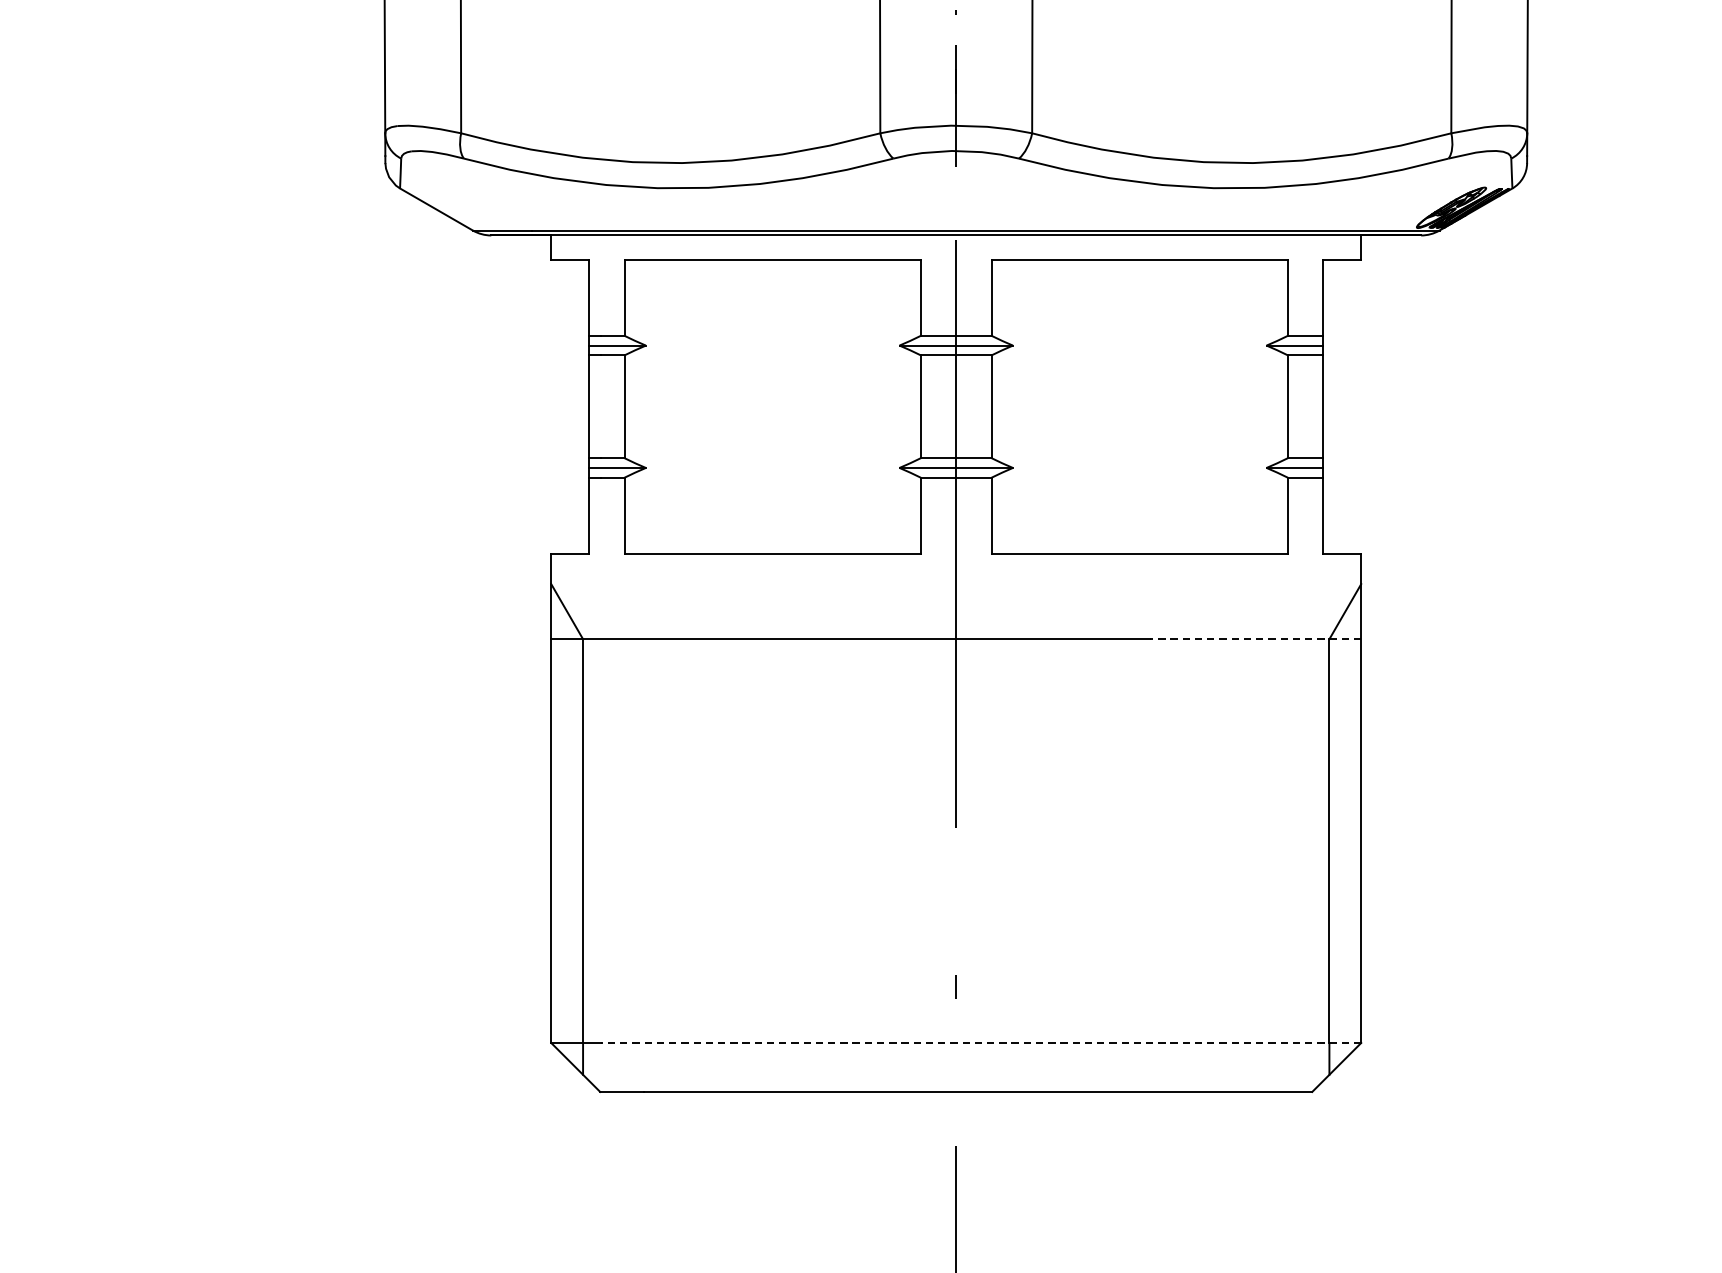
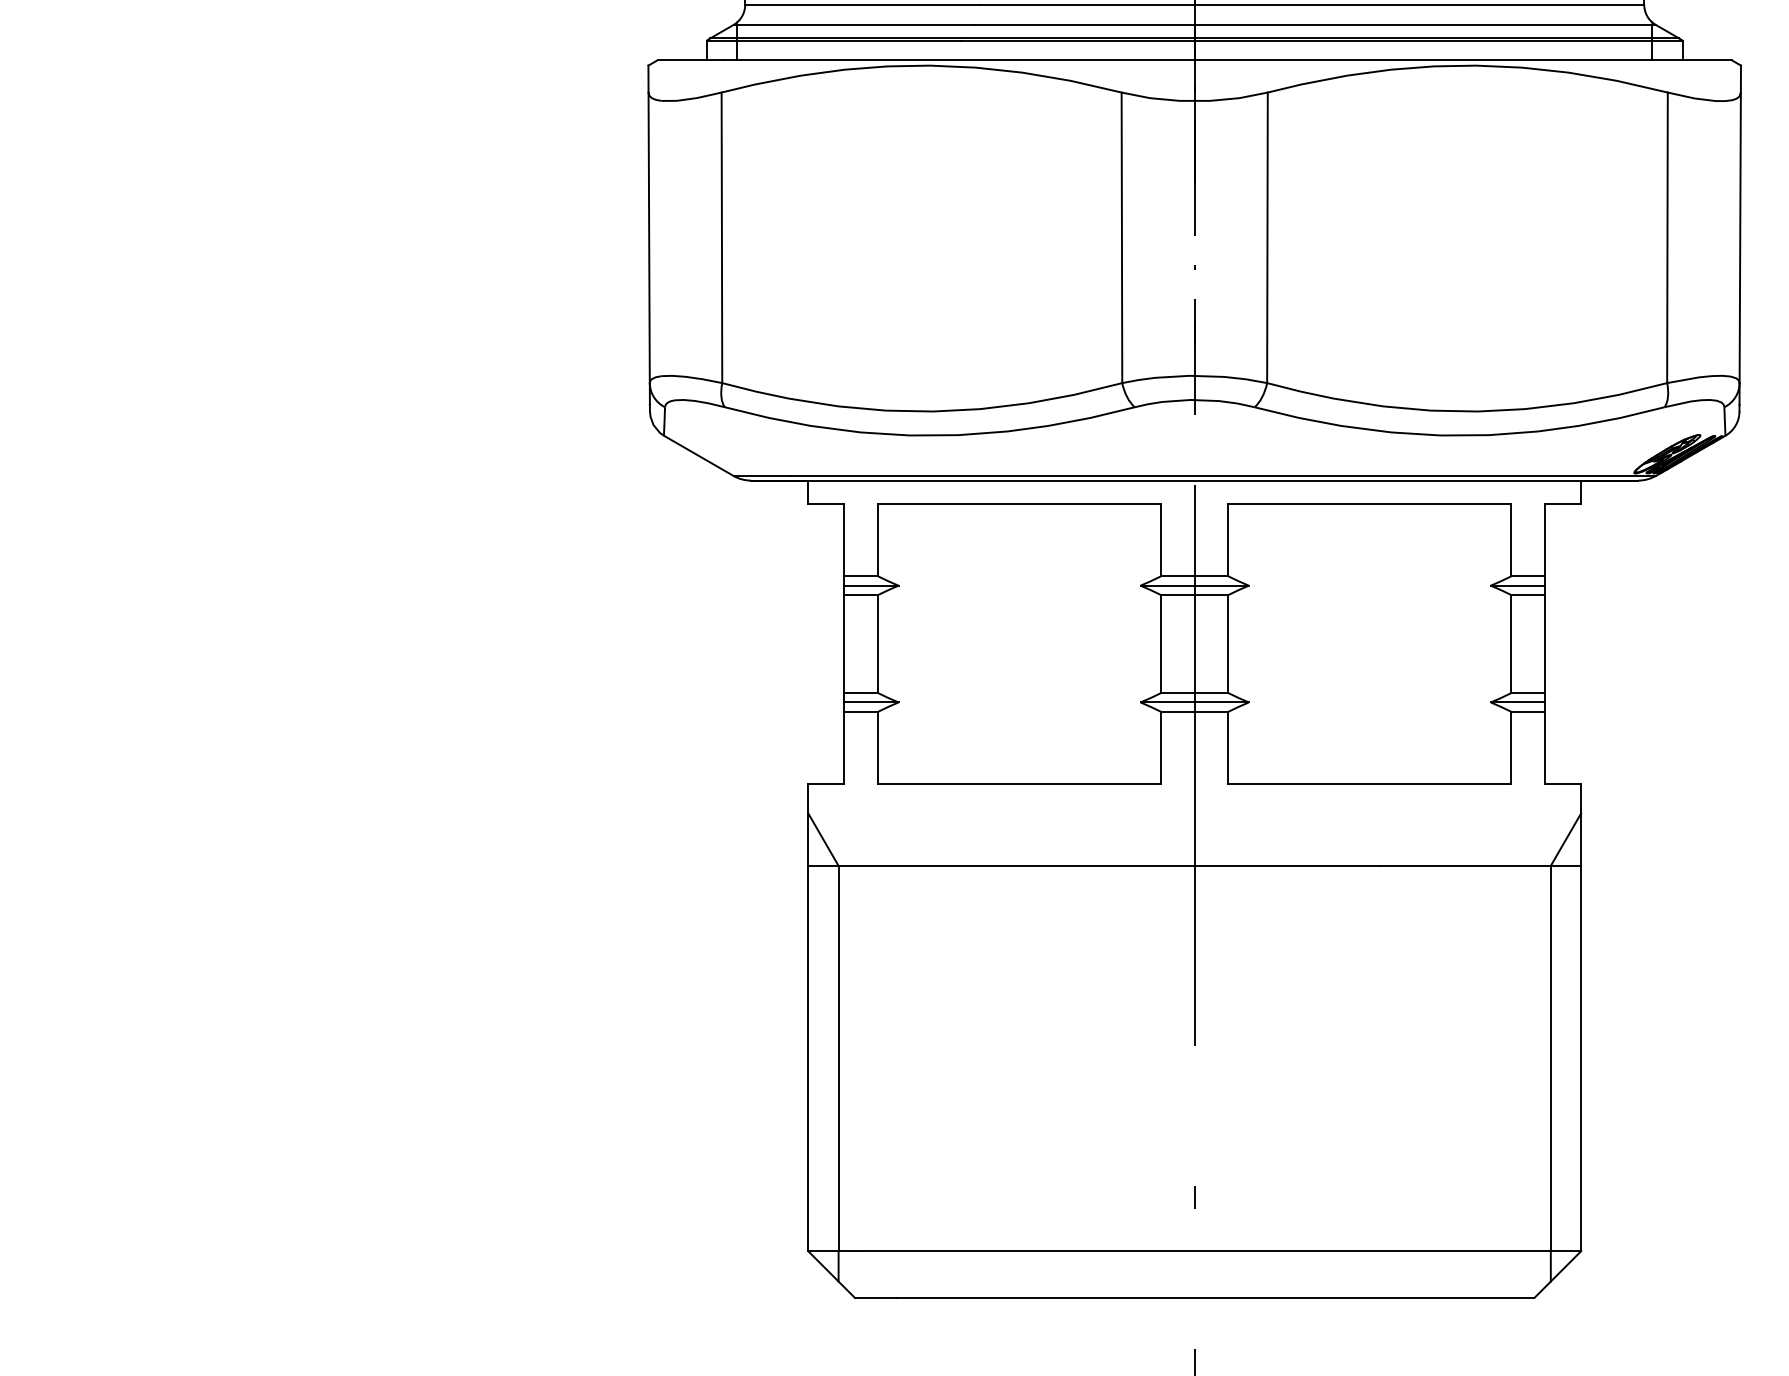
line: (1255, 638) -> (1480, 865), dashed -> solid
line: (981, 1043) -> (1218, 1251), dashed -> solid

